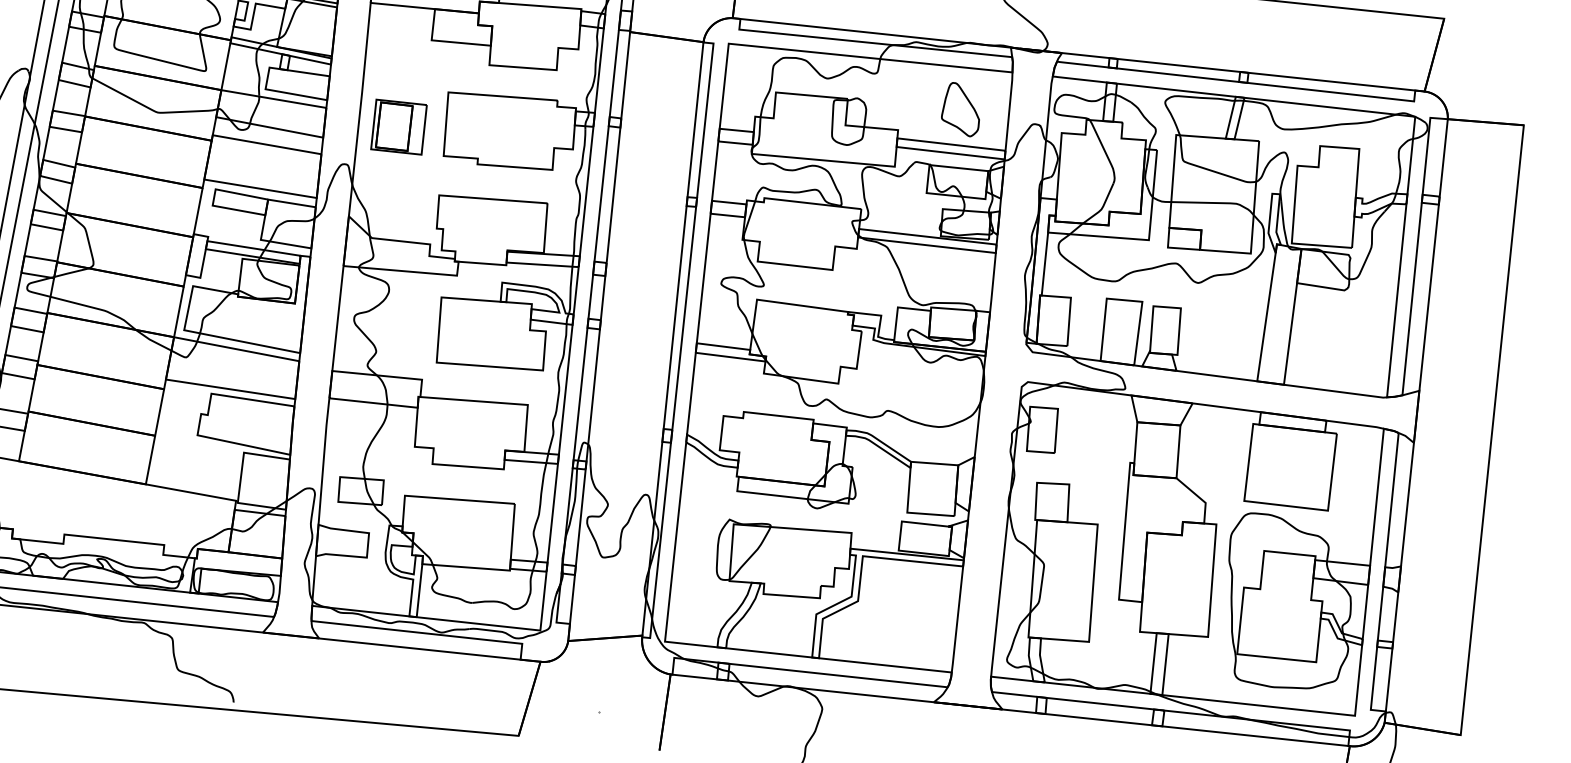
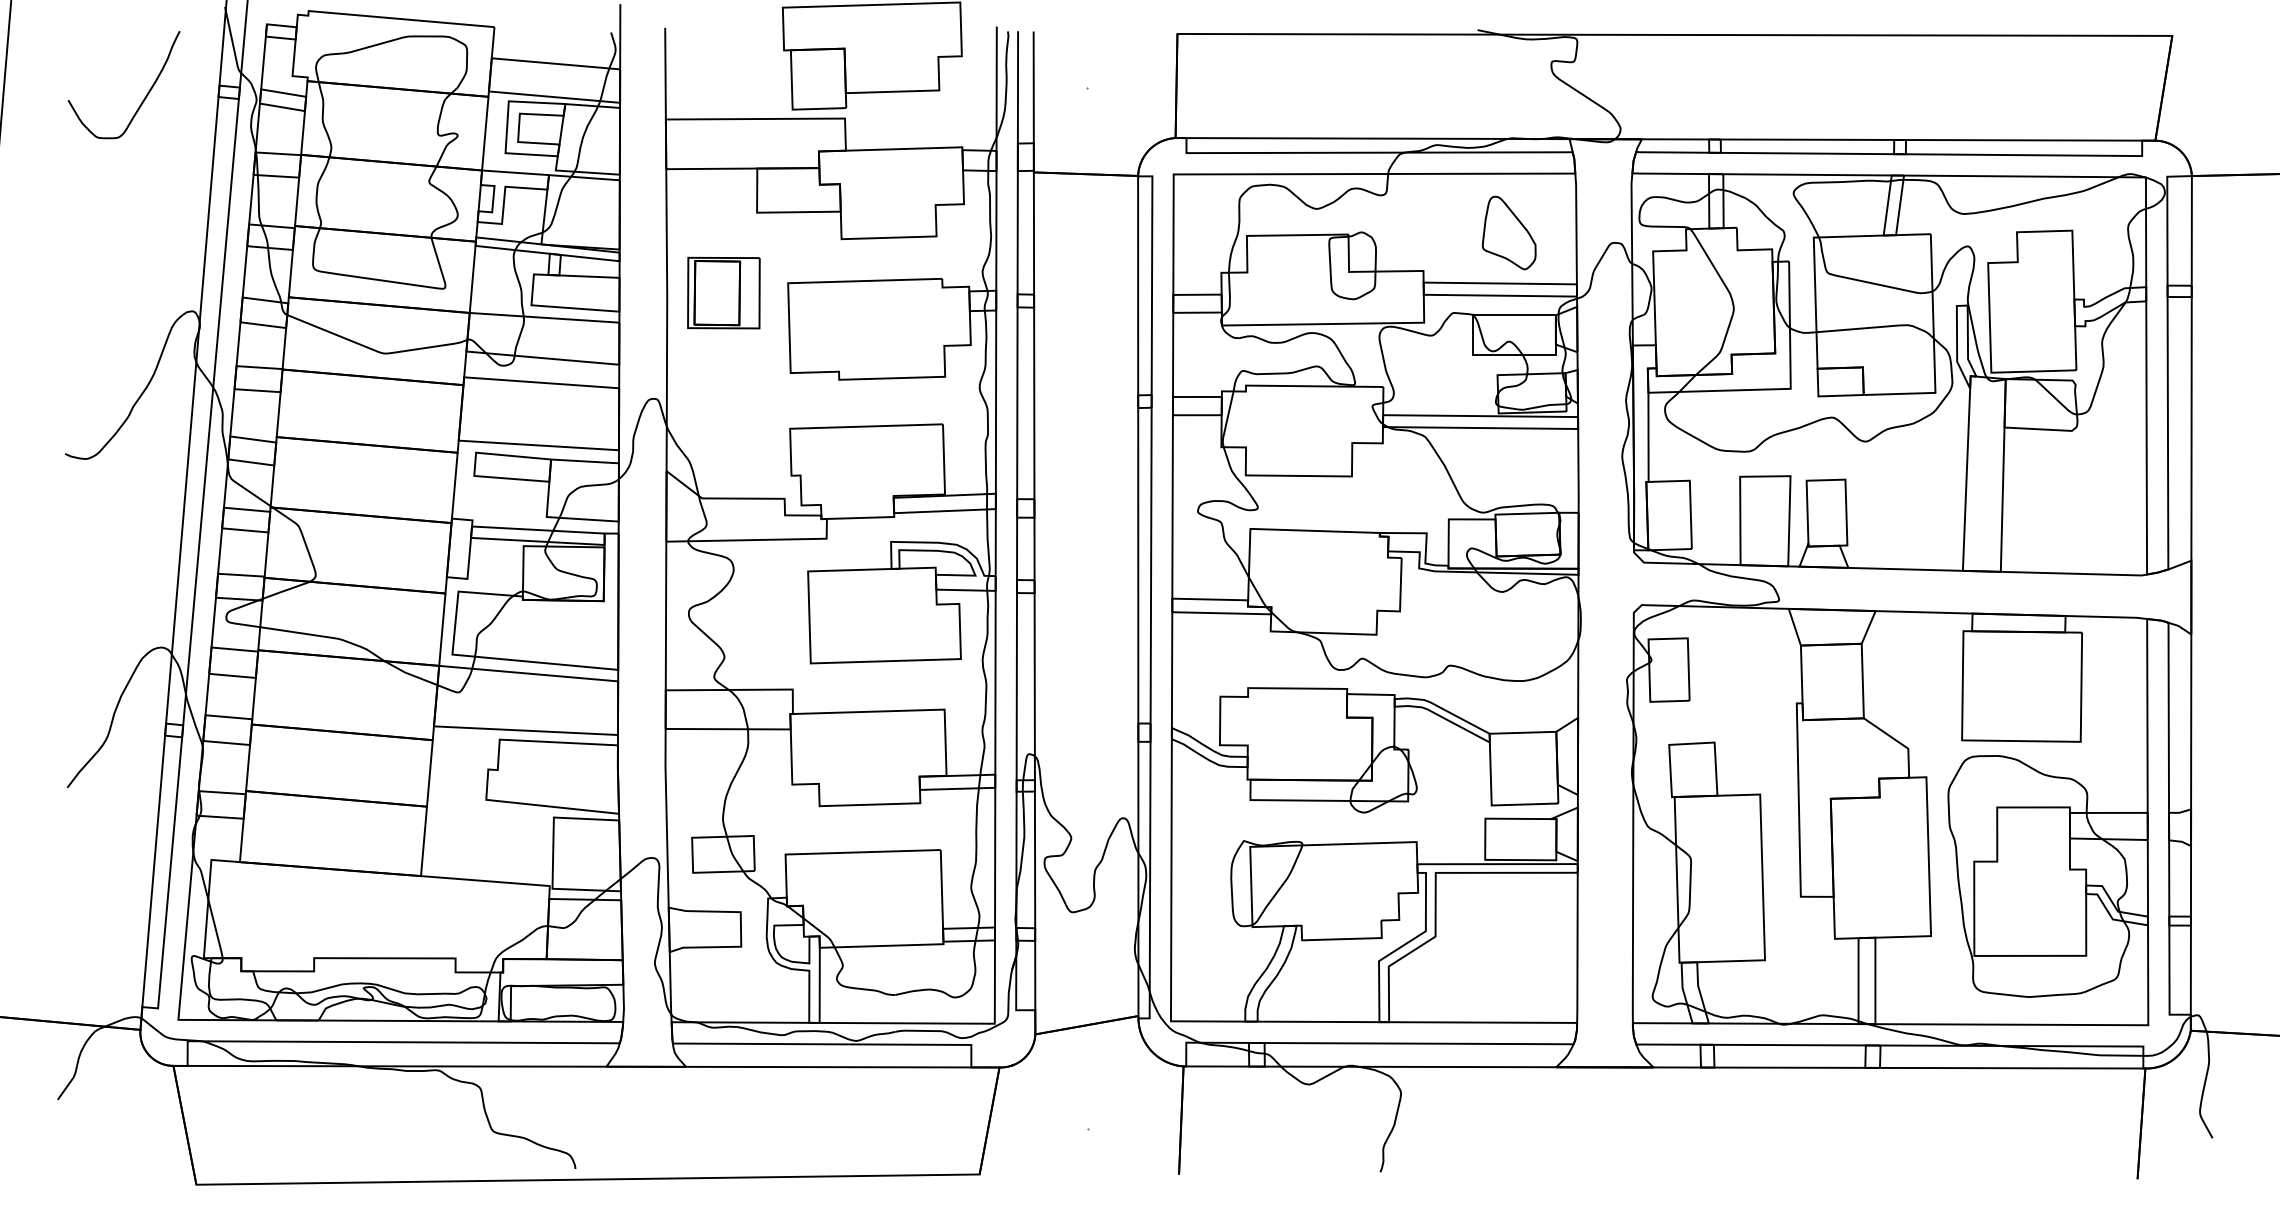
part: (398, 126) -> (723, 292), moved

